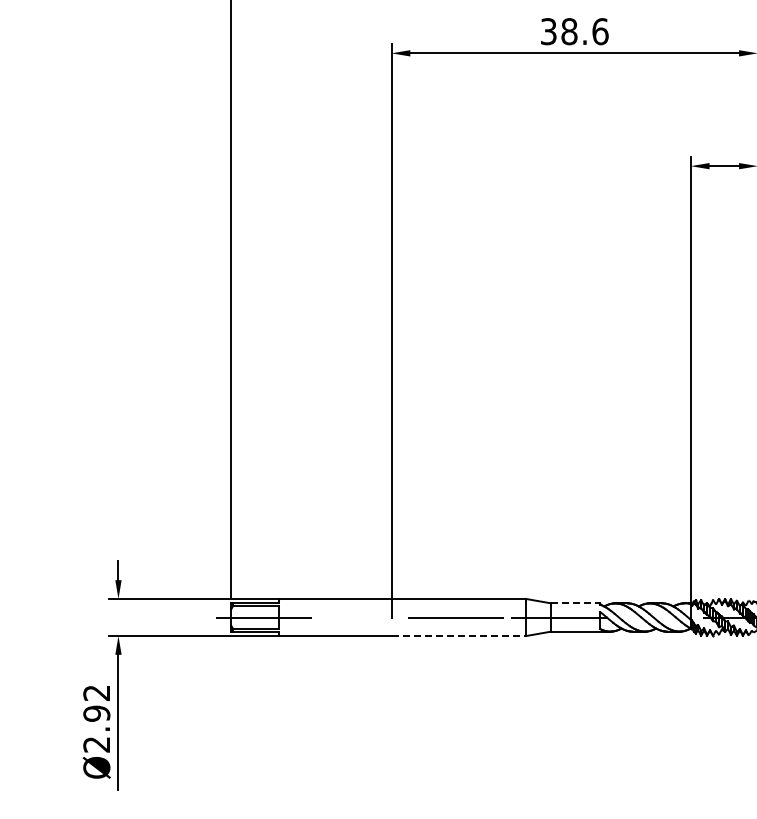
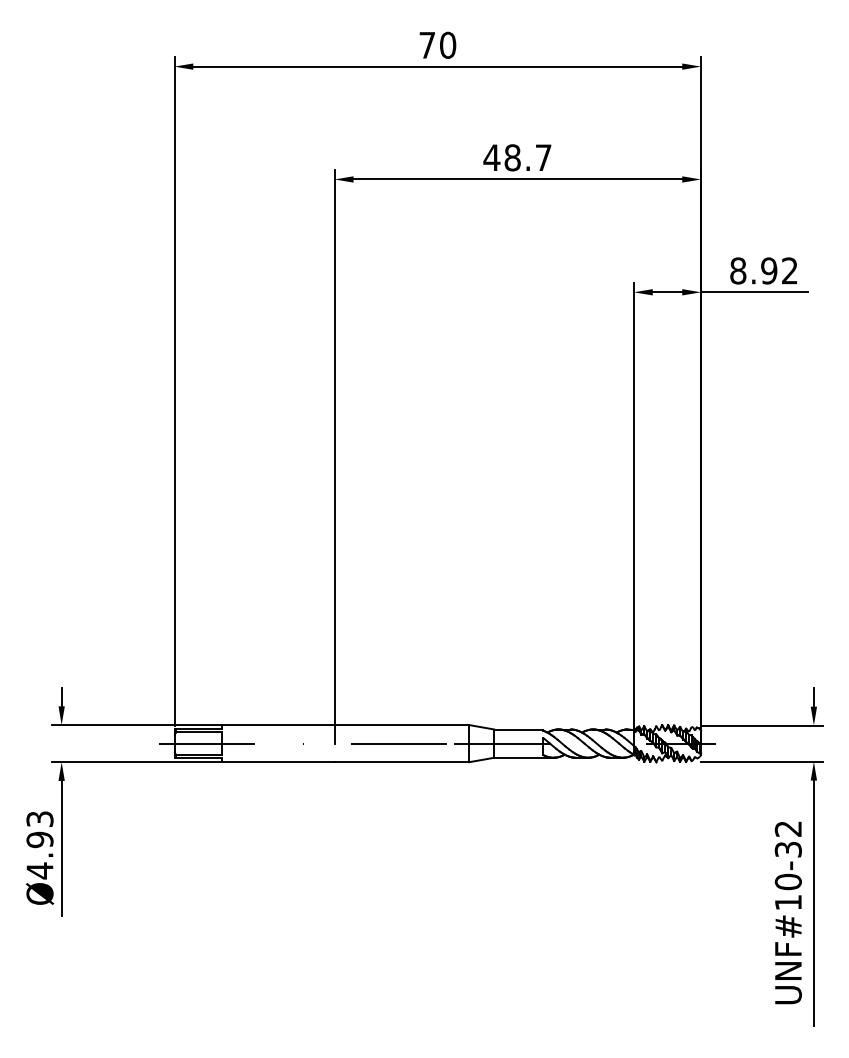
text: (574, 31) -> (517, 157), 38.6 -> 48.7
line: (576, 603) -> (519, 729), dashed -> solid
line: (459, 636) -> (402, 762), dashed -> solid
text: (96, 719) -> (39, 845), Ø2.92 -> Ø4.93

